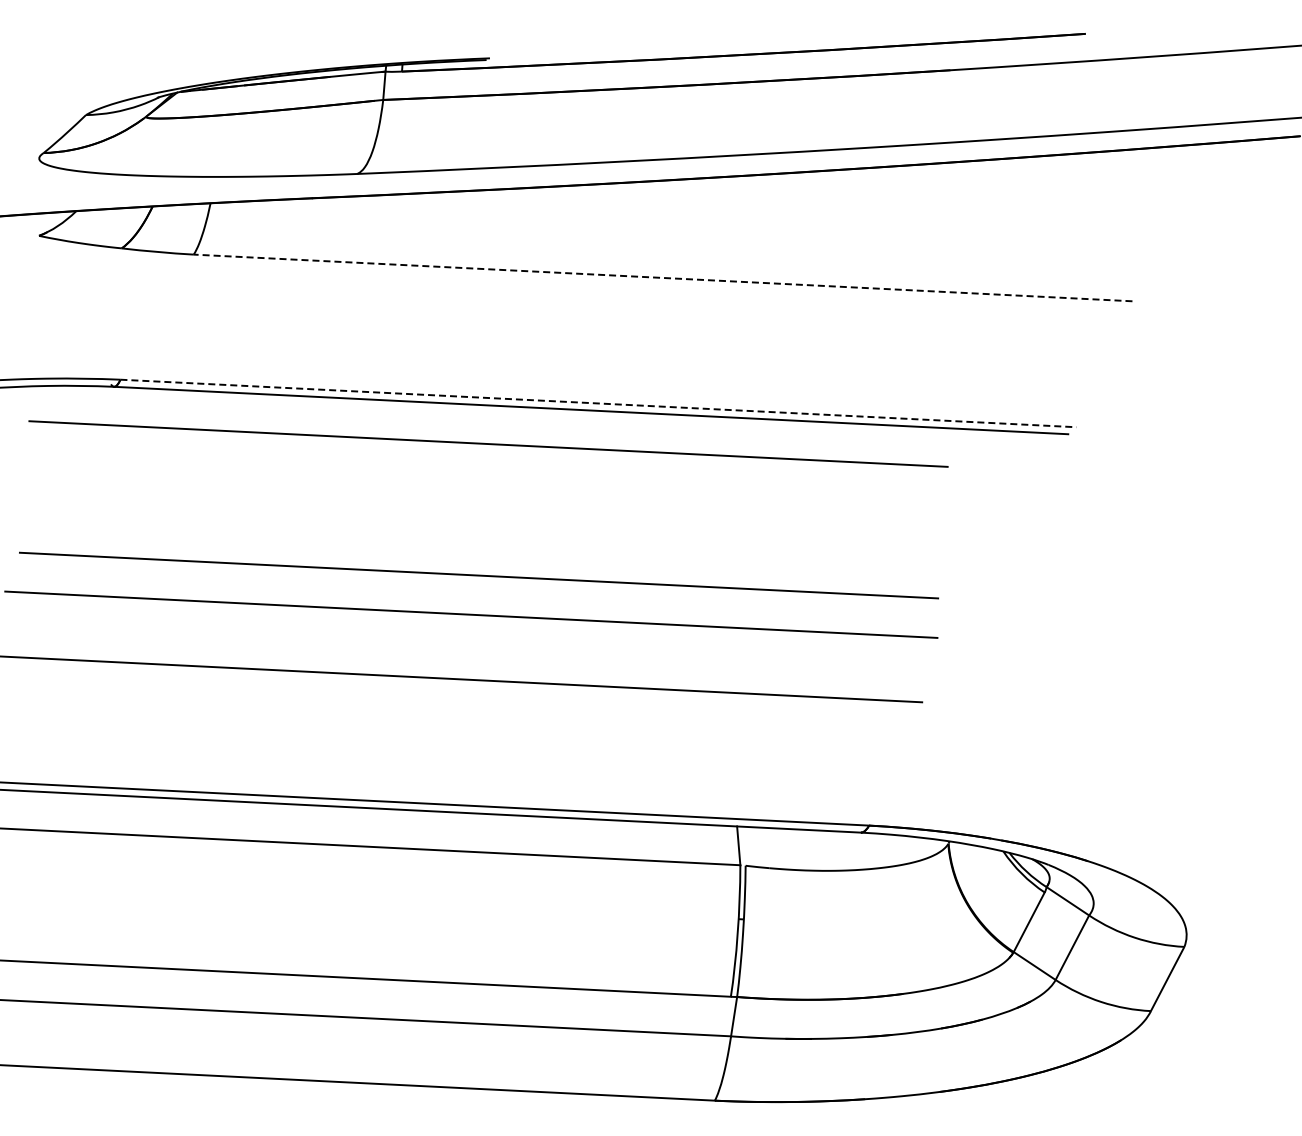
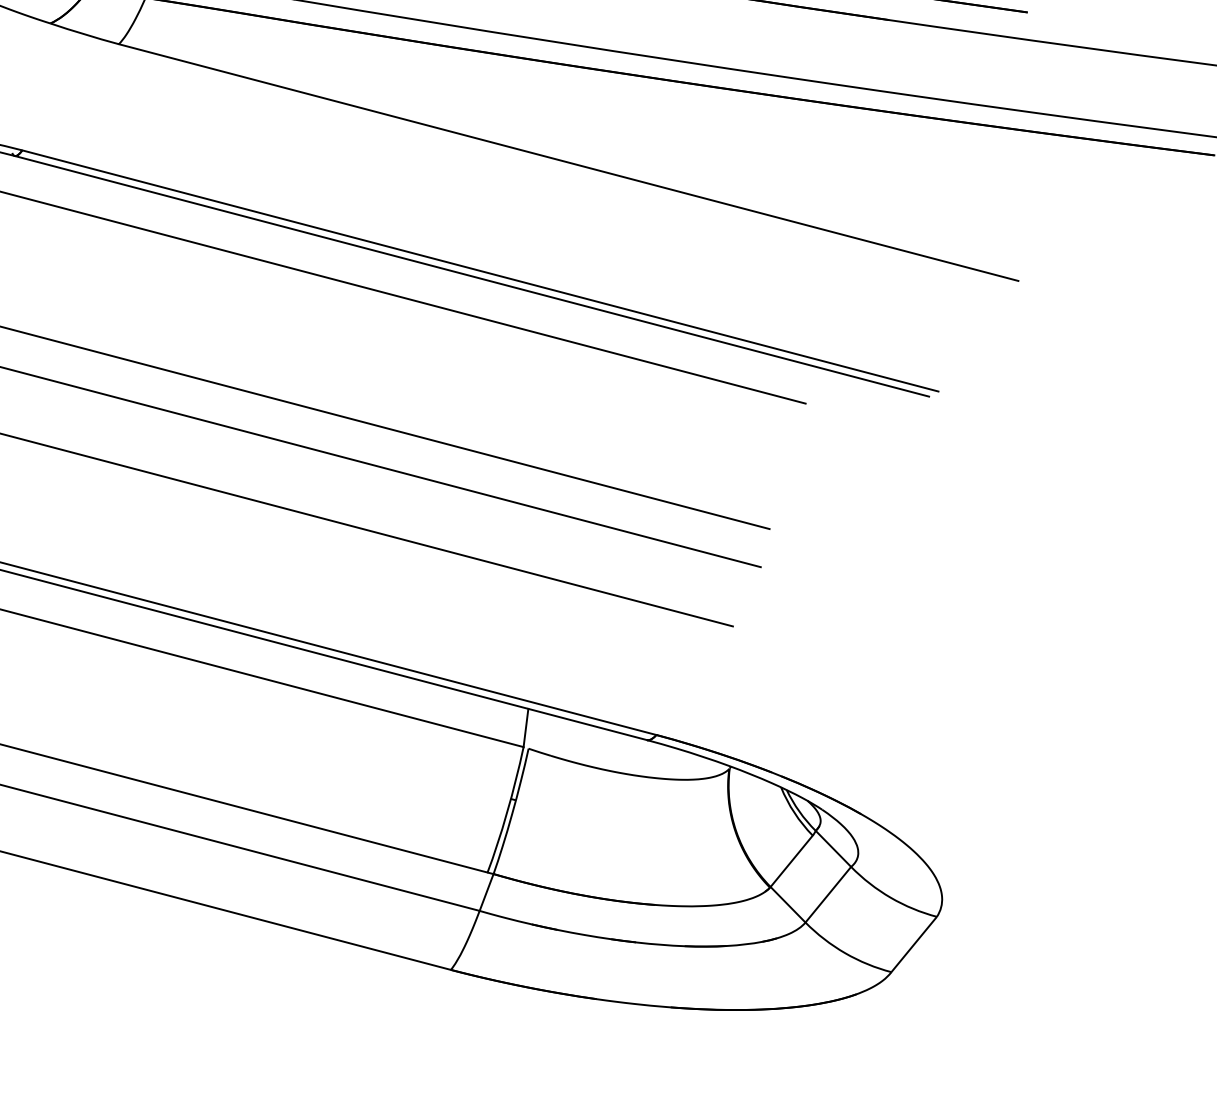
line: (663, 277) -> (569, 162), dashed -> solid
line: (598, 403) -> (480, 270), dashed -> solid

